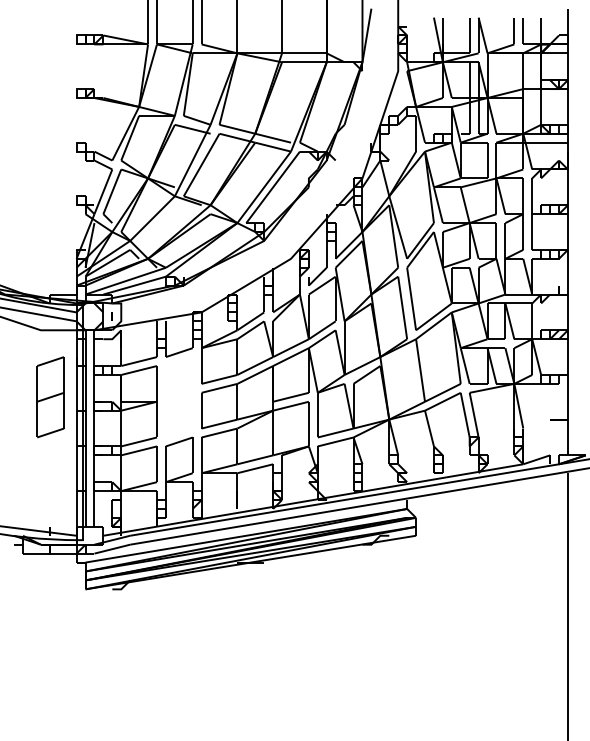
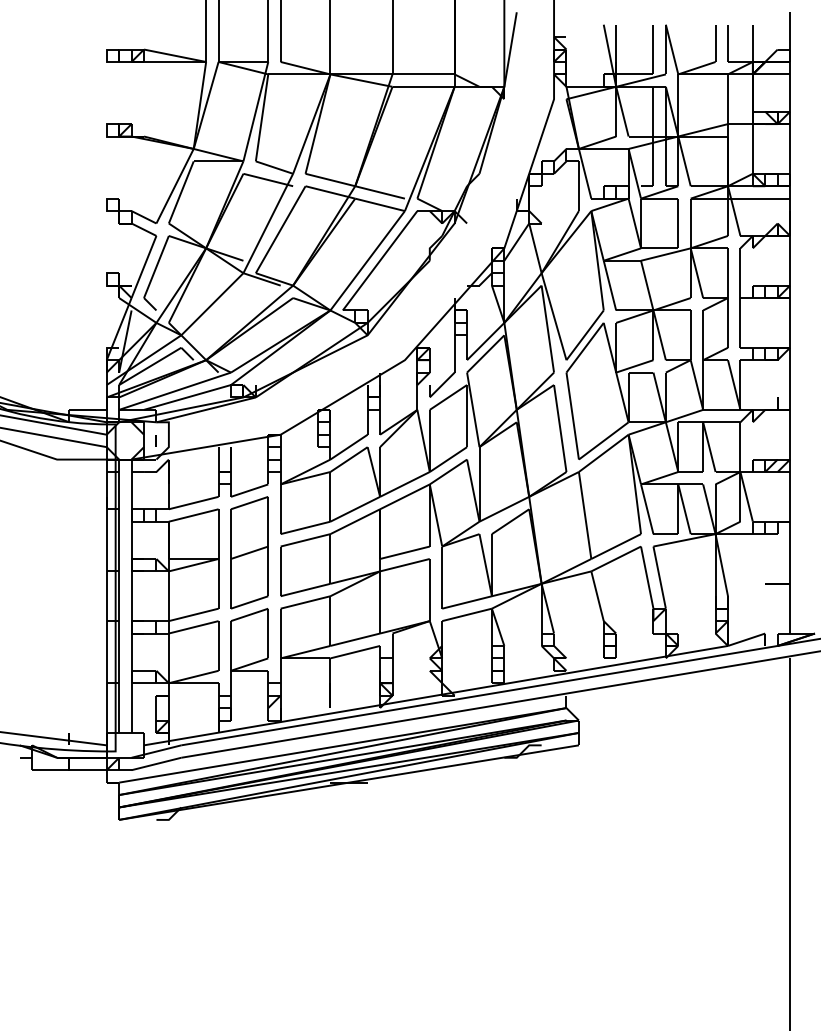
part: (50, 397) -> (249, 552), moved

